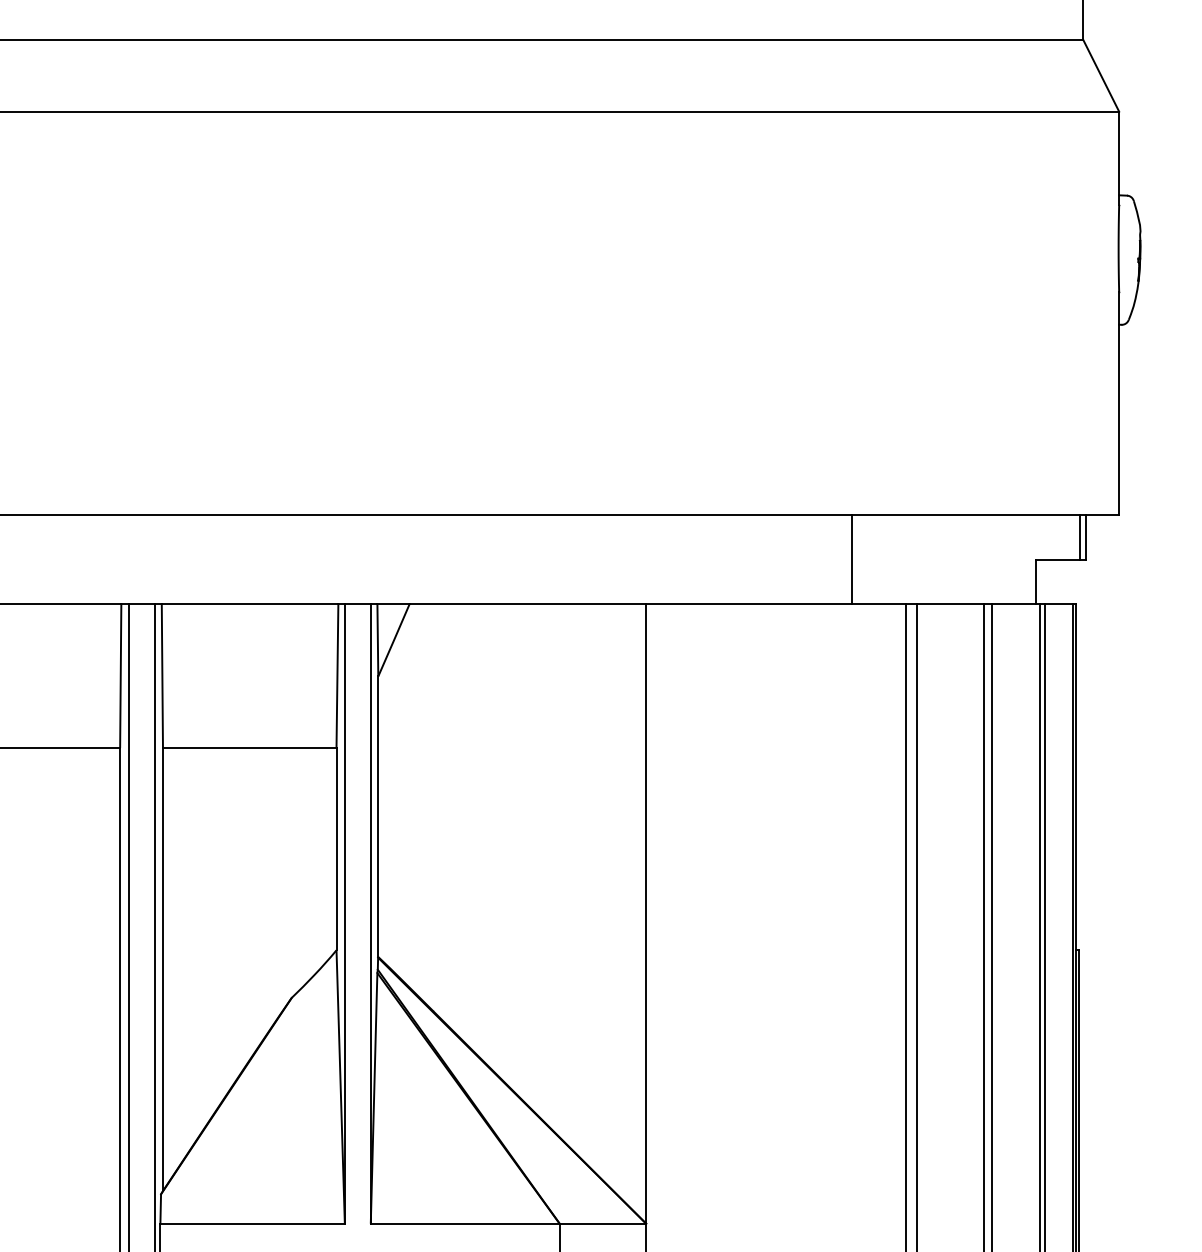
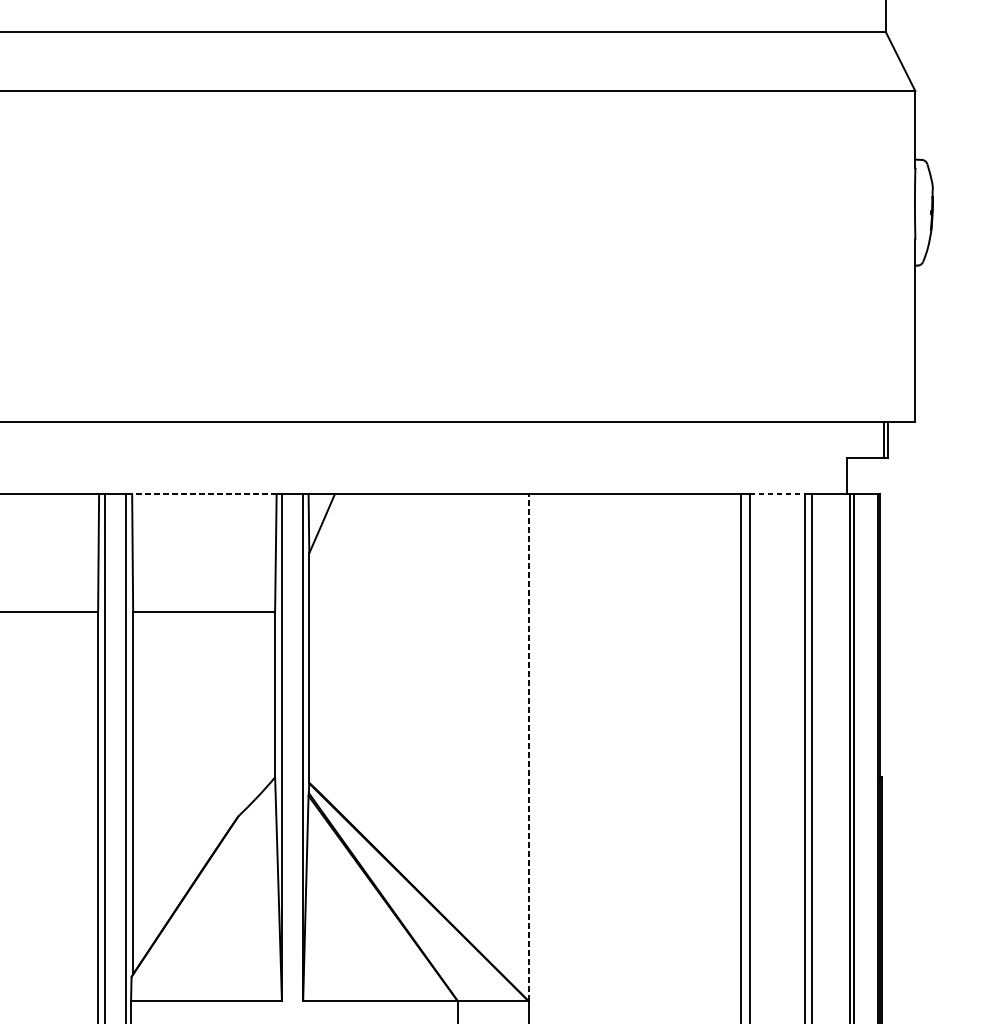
line: (852, 559) -> (697, 457), removed
line: (249, 603) -> (203, 493), solid -> dashed
line: (950, 603) -> (777, 493), solid -> dashed
line: (646, 913) -> (528, 747), solid -> dashed

